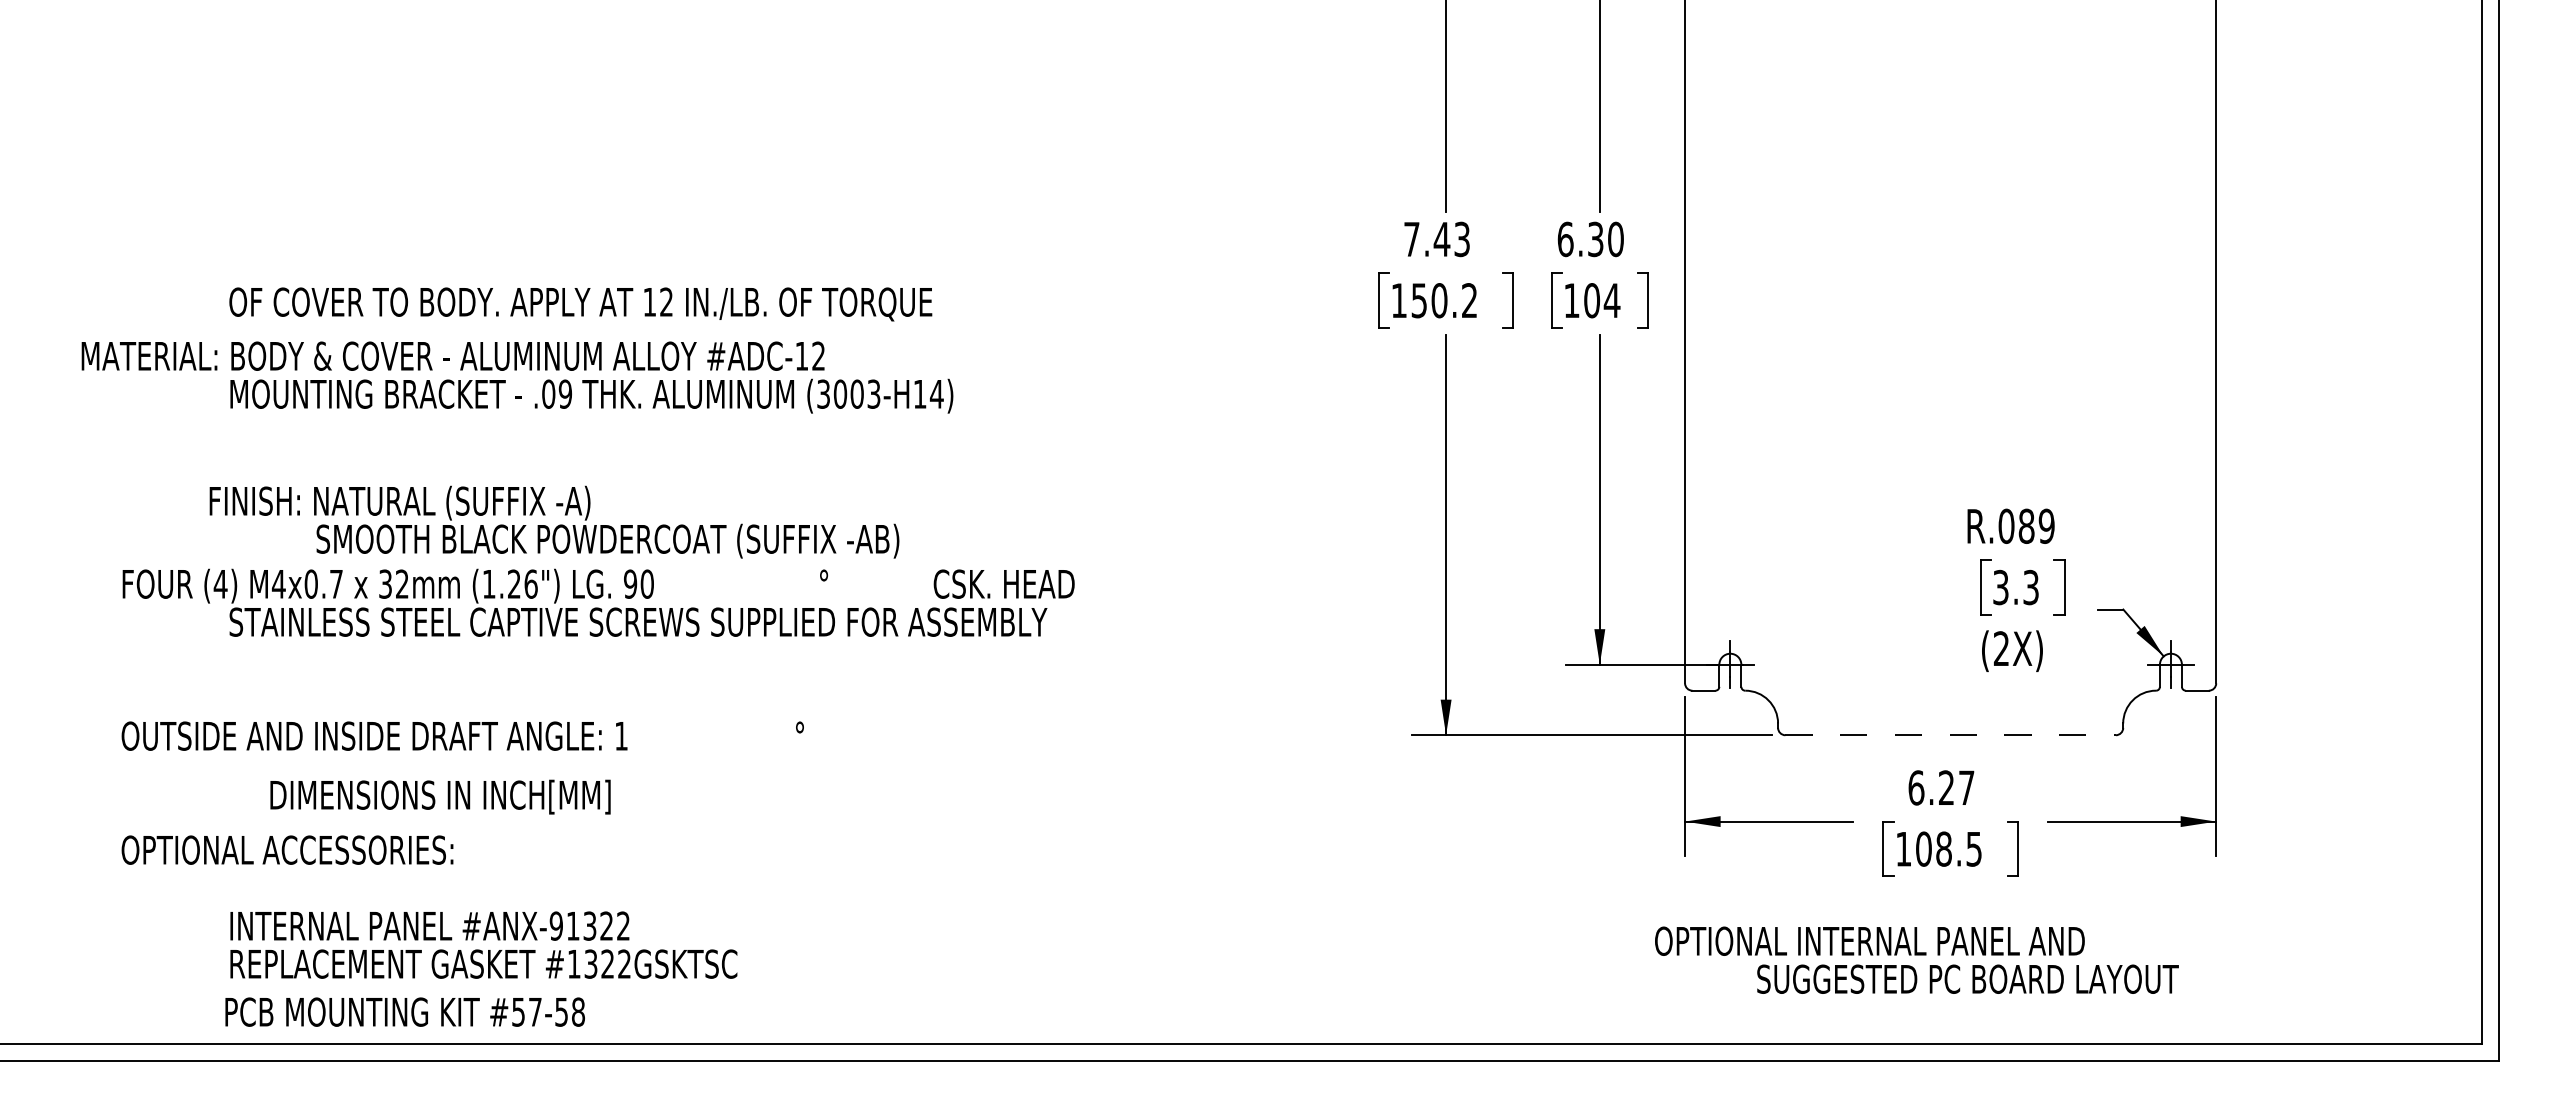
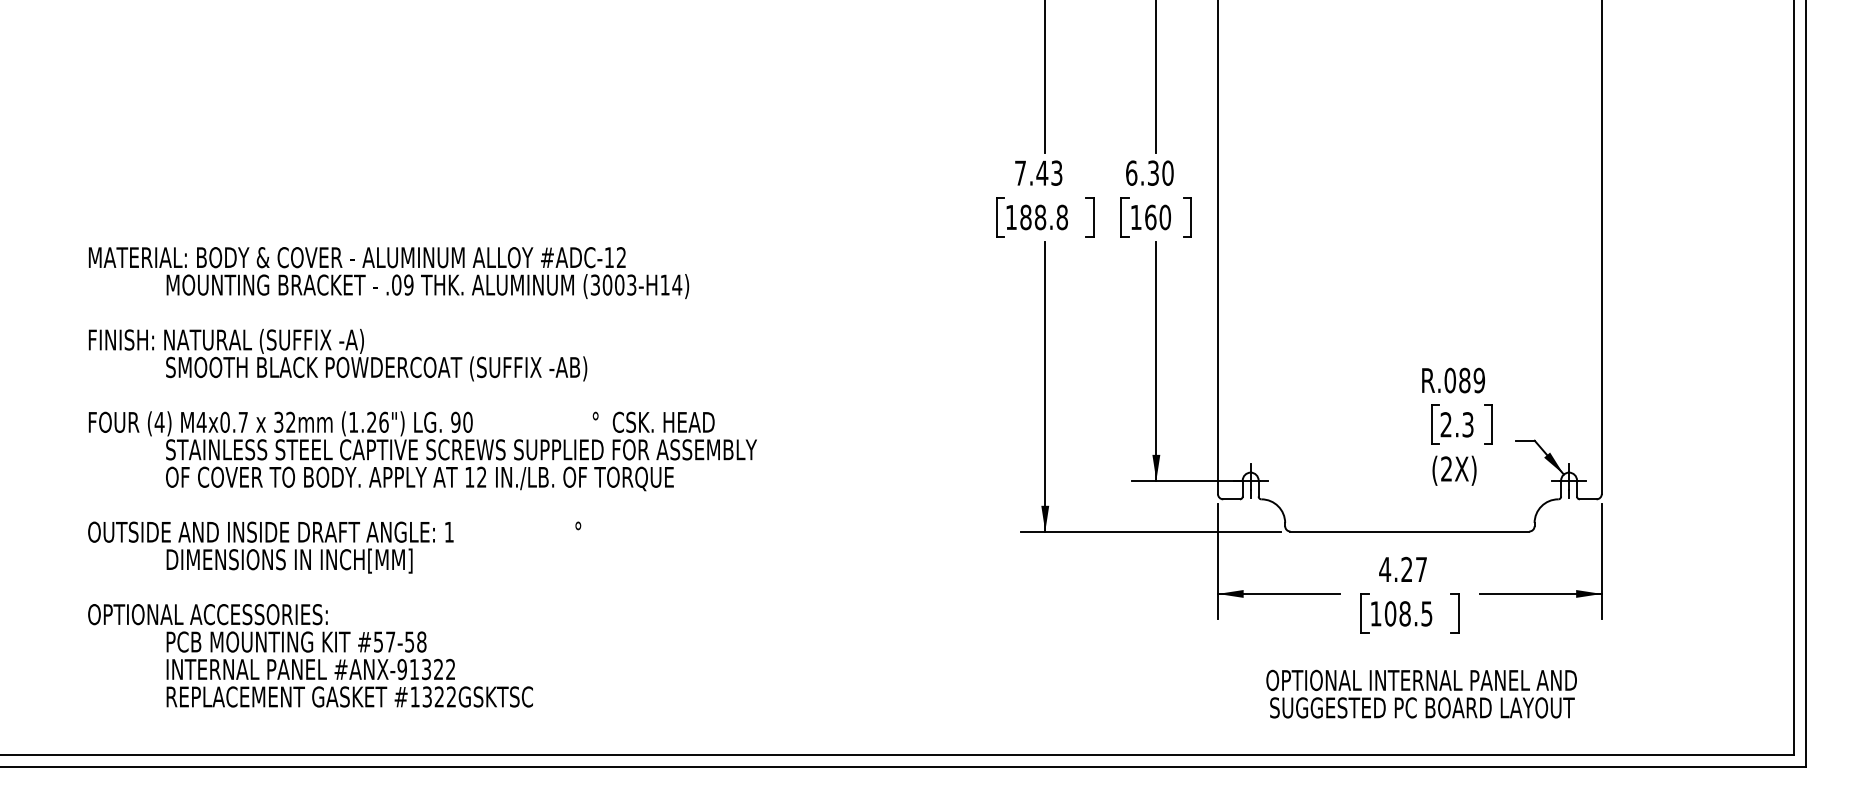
text: (1444, 300) -> (1044, 217), 150.2 -> 188.8
text: (1602, 300) -> (1158, 217), 104 -> 160
text: (580, 304) -> (419, 478), moved
text: (452, 355) -> (356, 257), moved
text: (554, 521) -> (338, 354), moved
text: (1003, 583) -> (663, 421), moved
text: (2000, 587) -> (1445, 424), 3.3 -> 2.3
line: (1951, 735) -> (1410, 531), dashed -> solid
text: (1916, 787) -> (1385, 569), 6.27 -> 4.27
text: (440, 796) -> (289, 560), moved
text: (1869, 940) -> (1421, 679), moved
text: (404, 1011) -> (296, 641), moved

